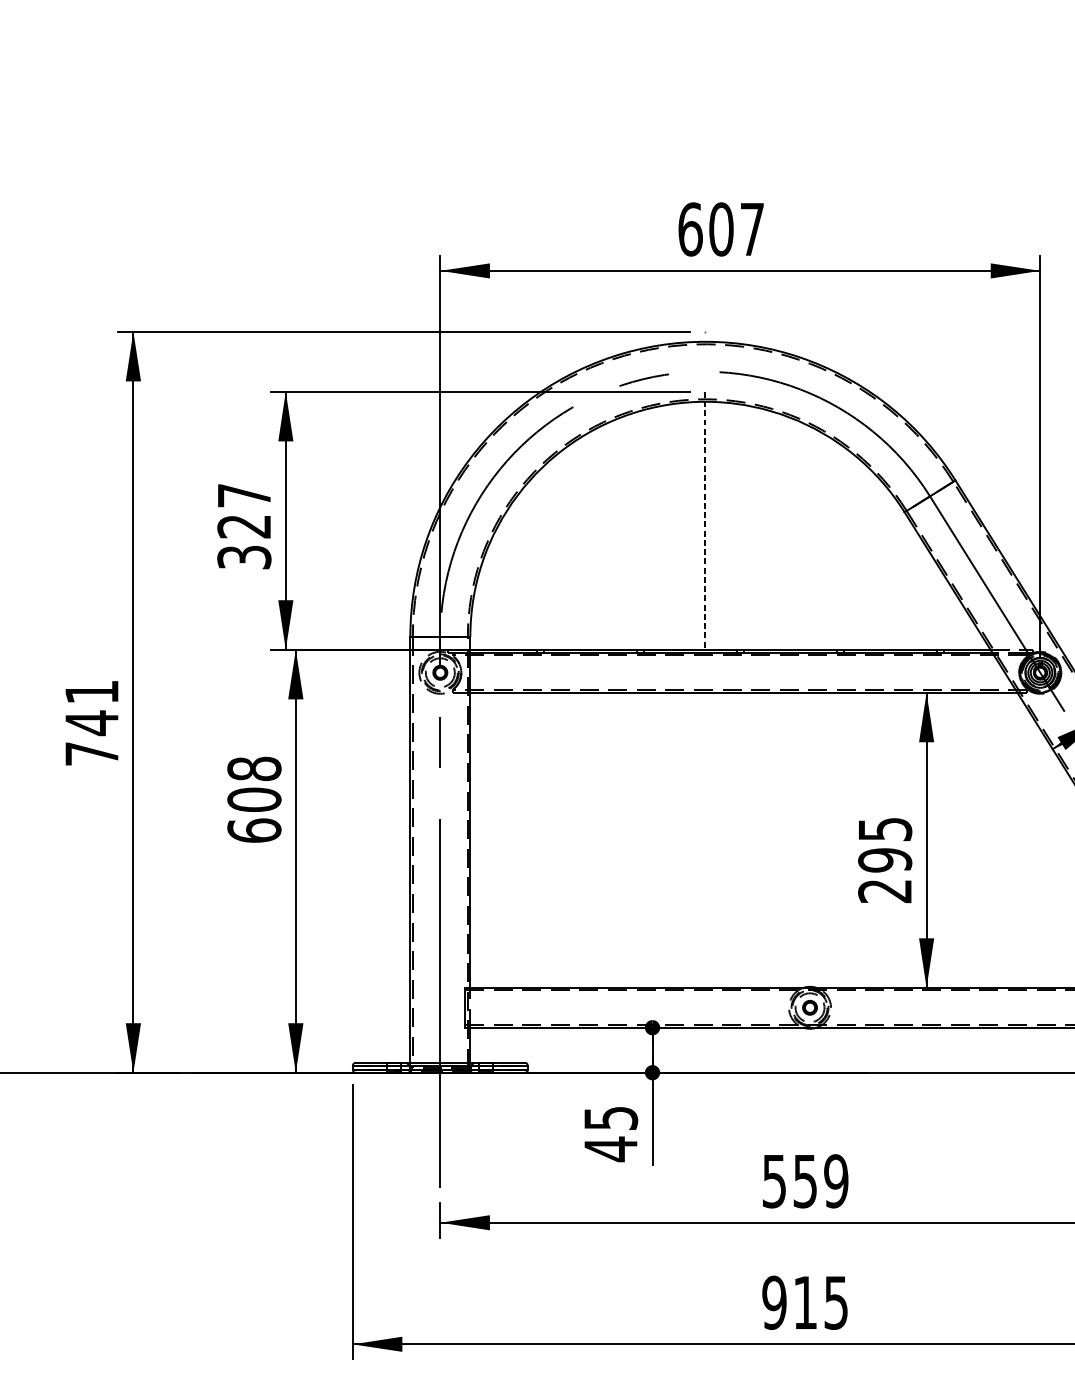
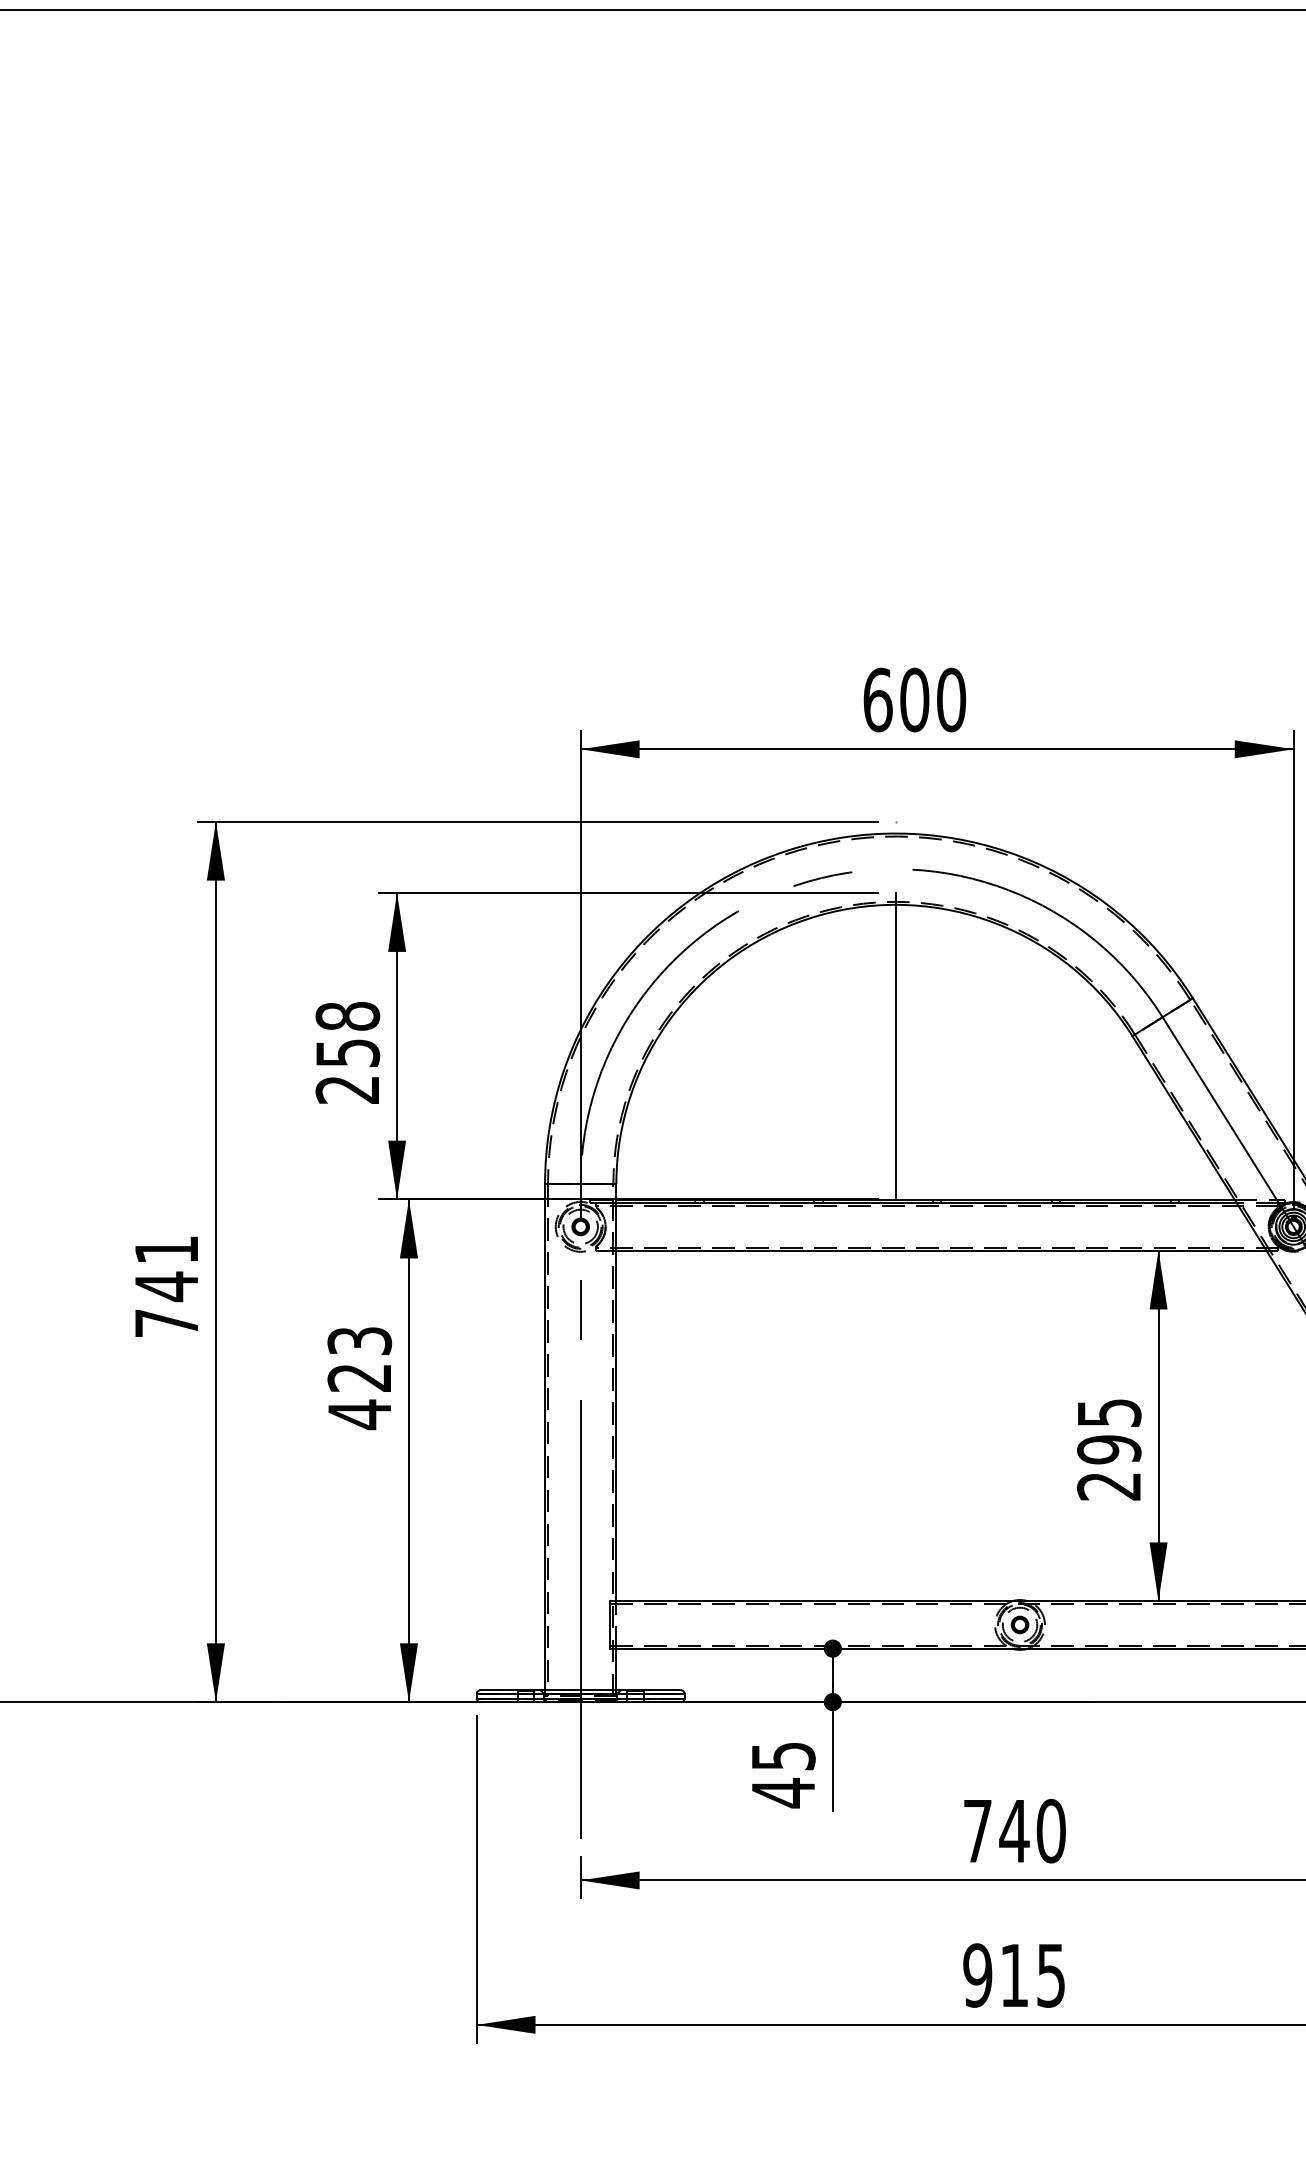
text: (752, 229) -> (951, 699), 607 -> 600
line: (705, 521) -> (895, 1046), dashed -> solid
text: (244, 526) -> (347, 1052), 327 -> 258
text: (254, 800) -> (359, 1378), 608 -> 423
text: (805, 1181) -> (1014, 1831), 559 -> 740

